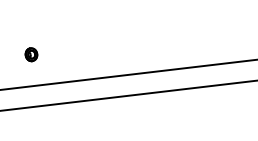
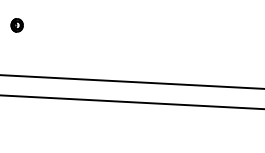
part: (30, 54) -> (16, 25), moved

